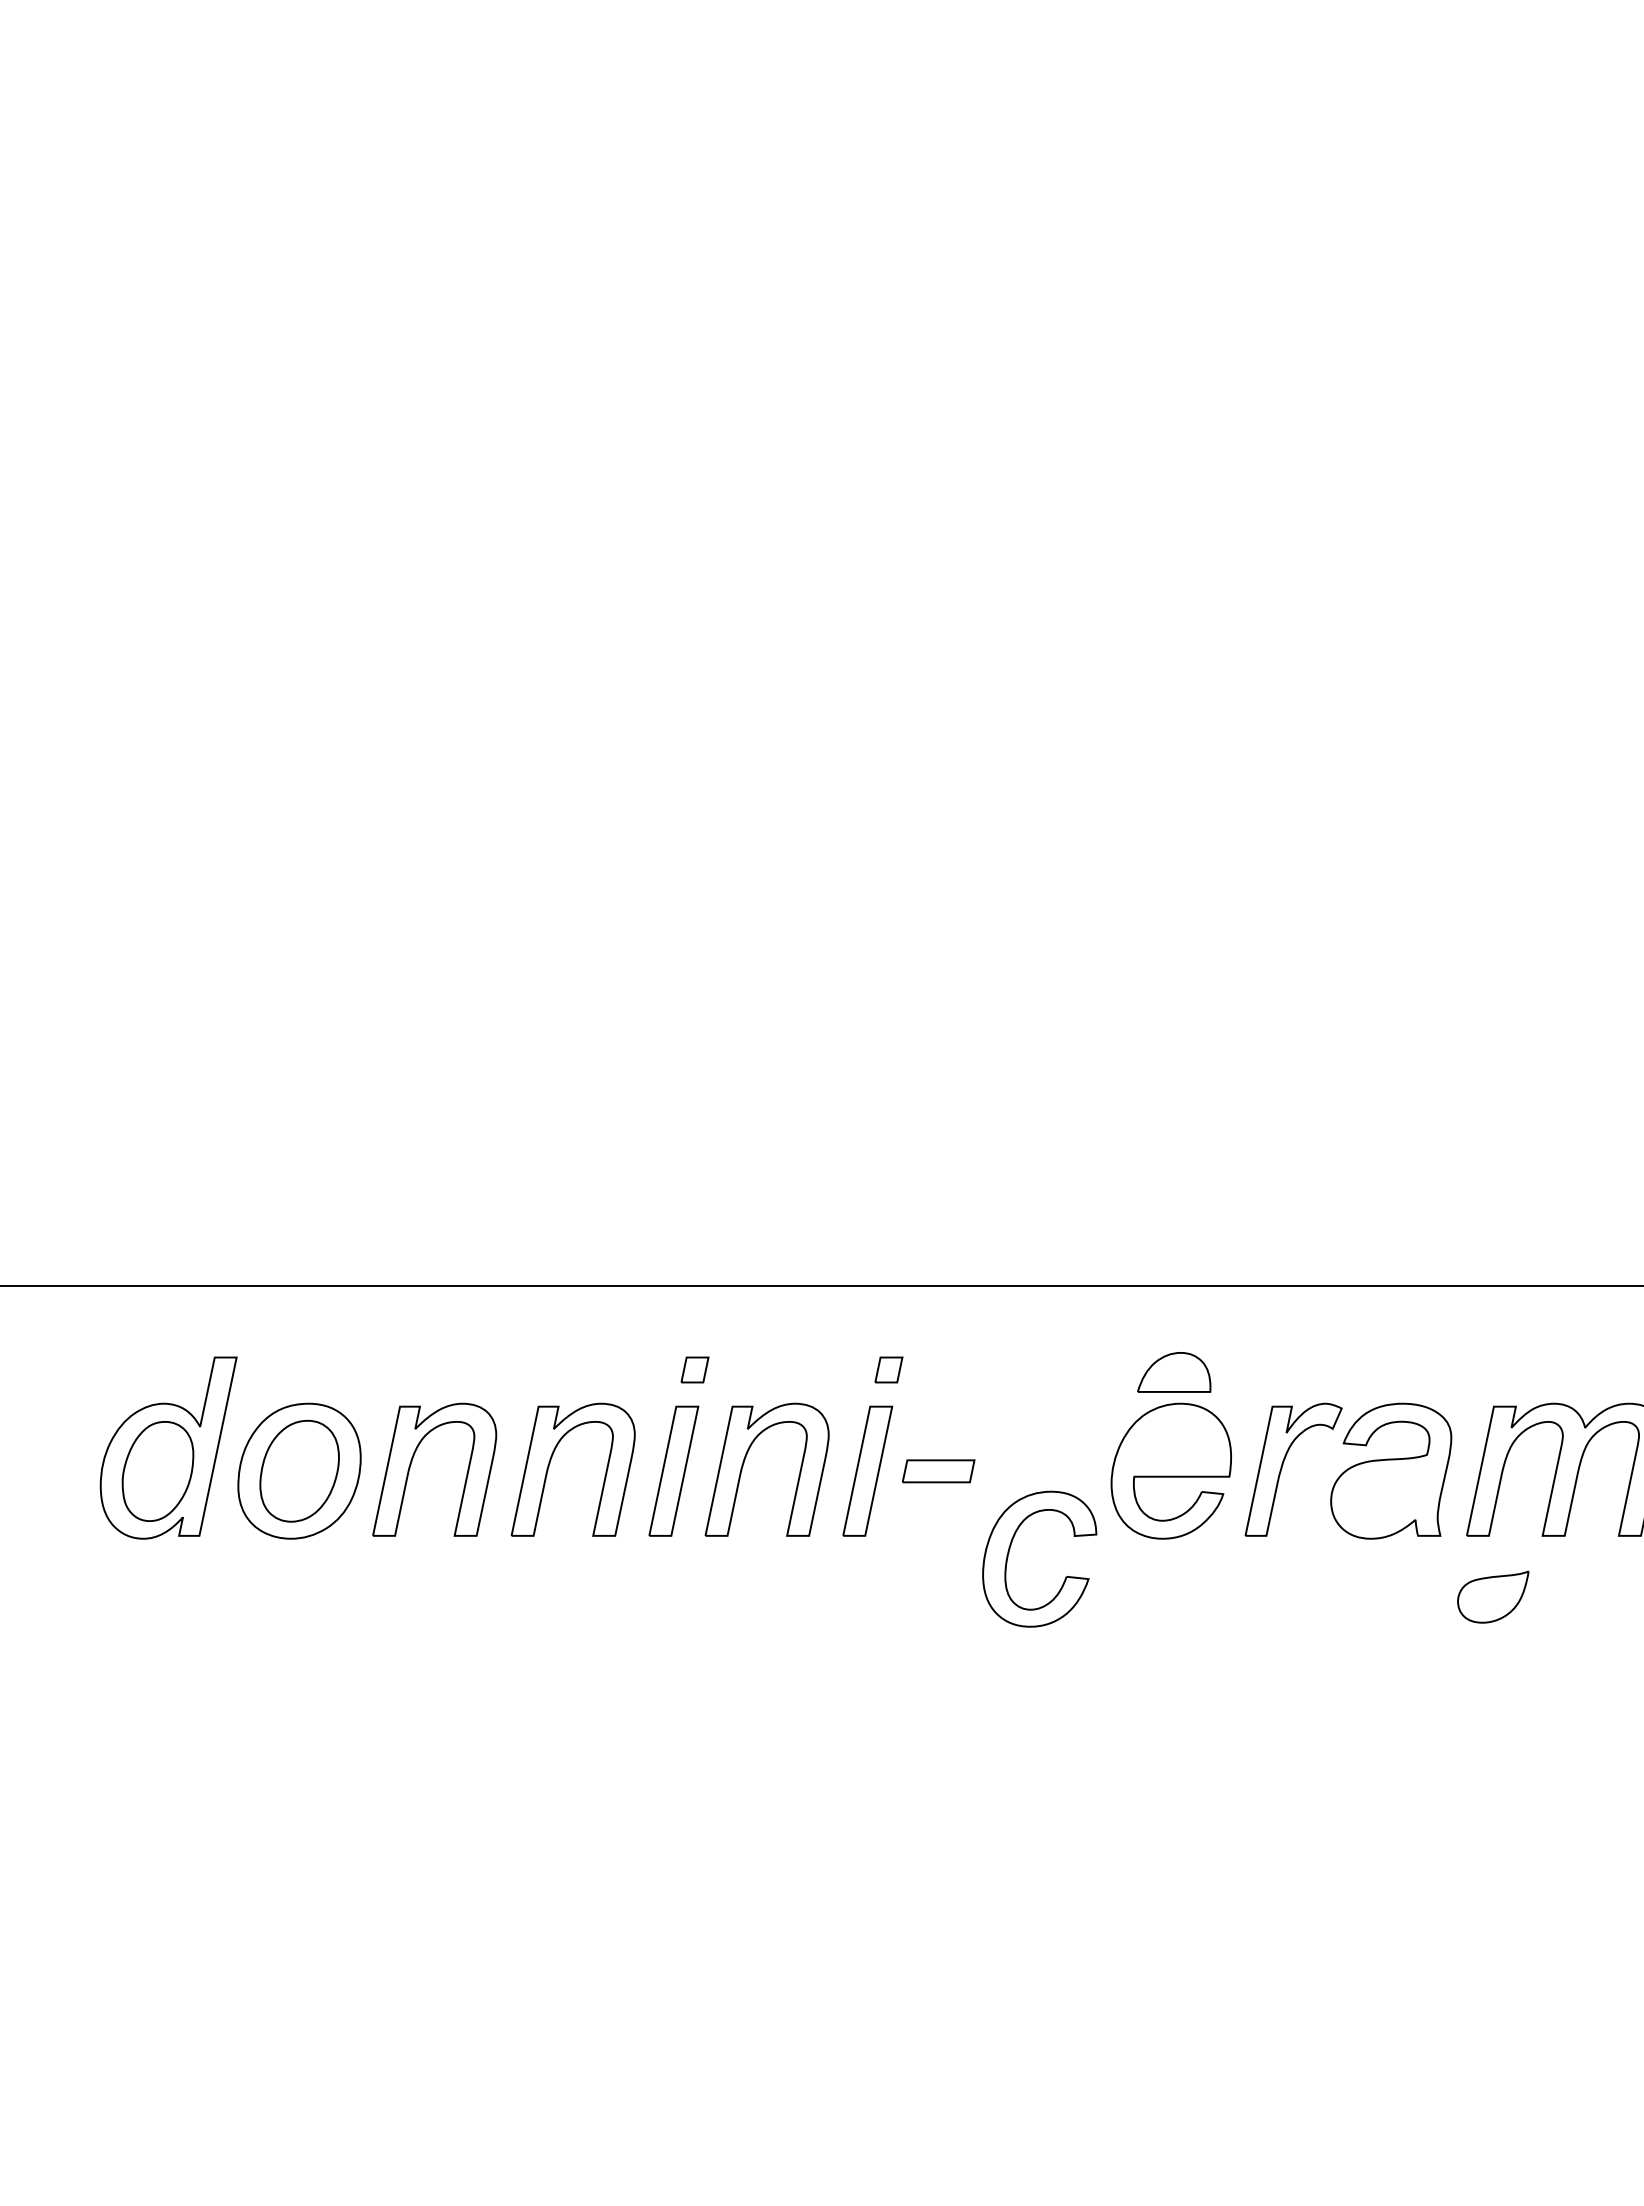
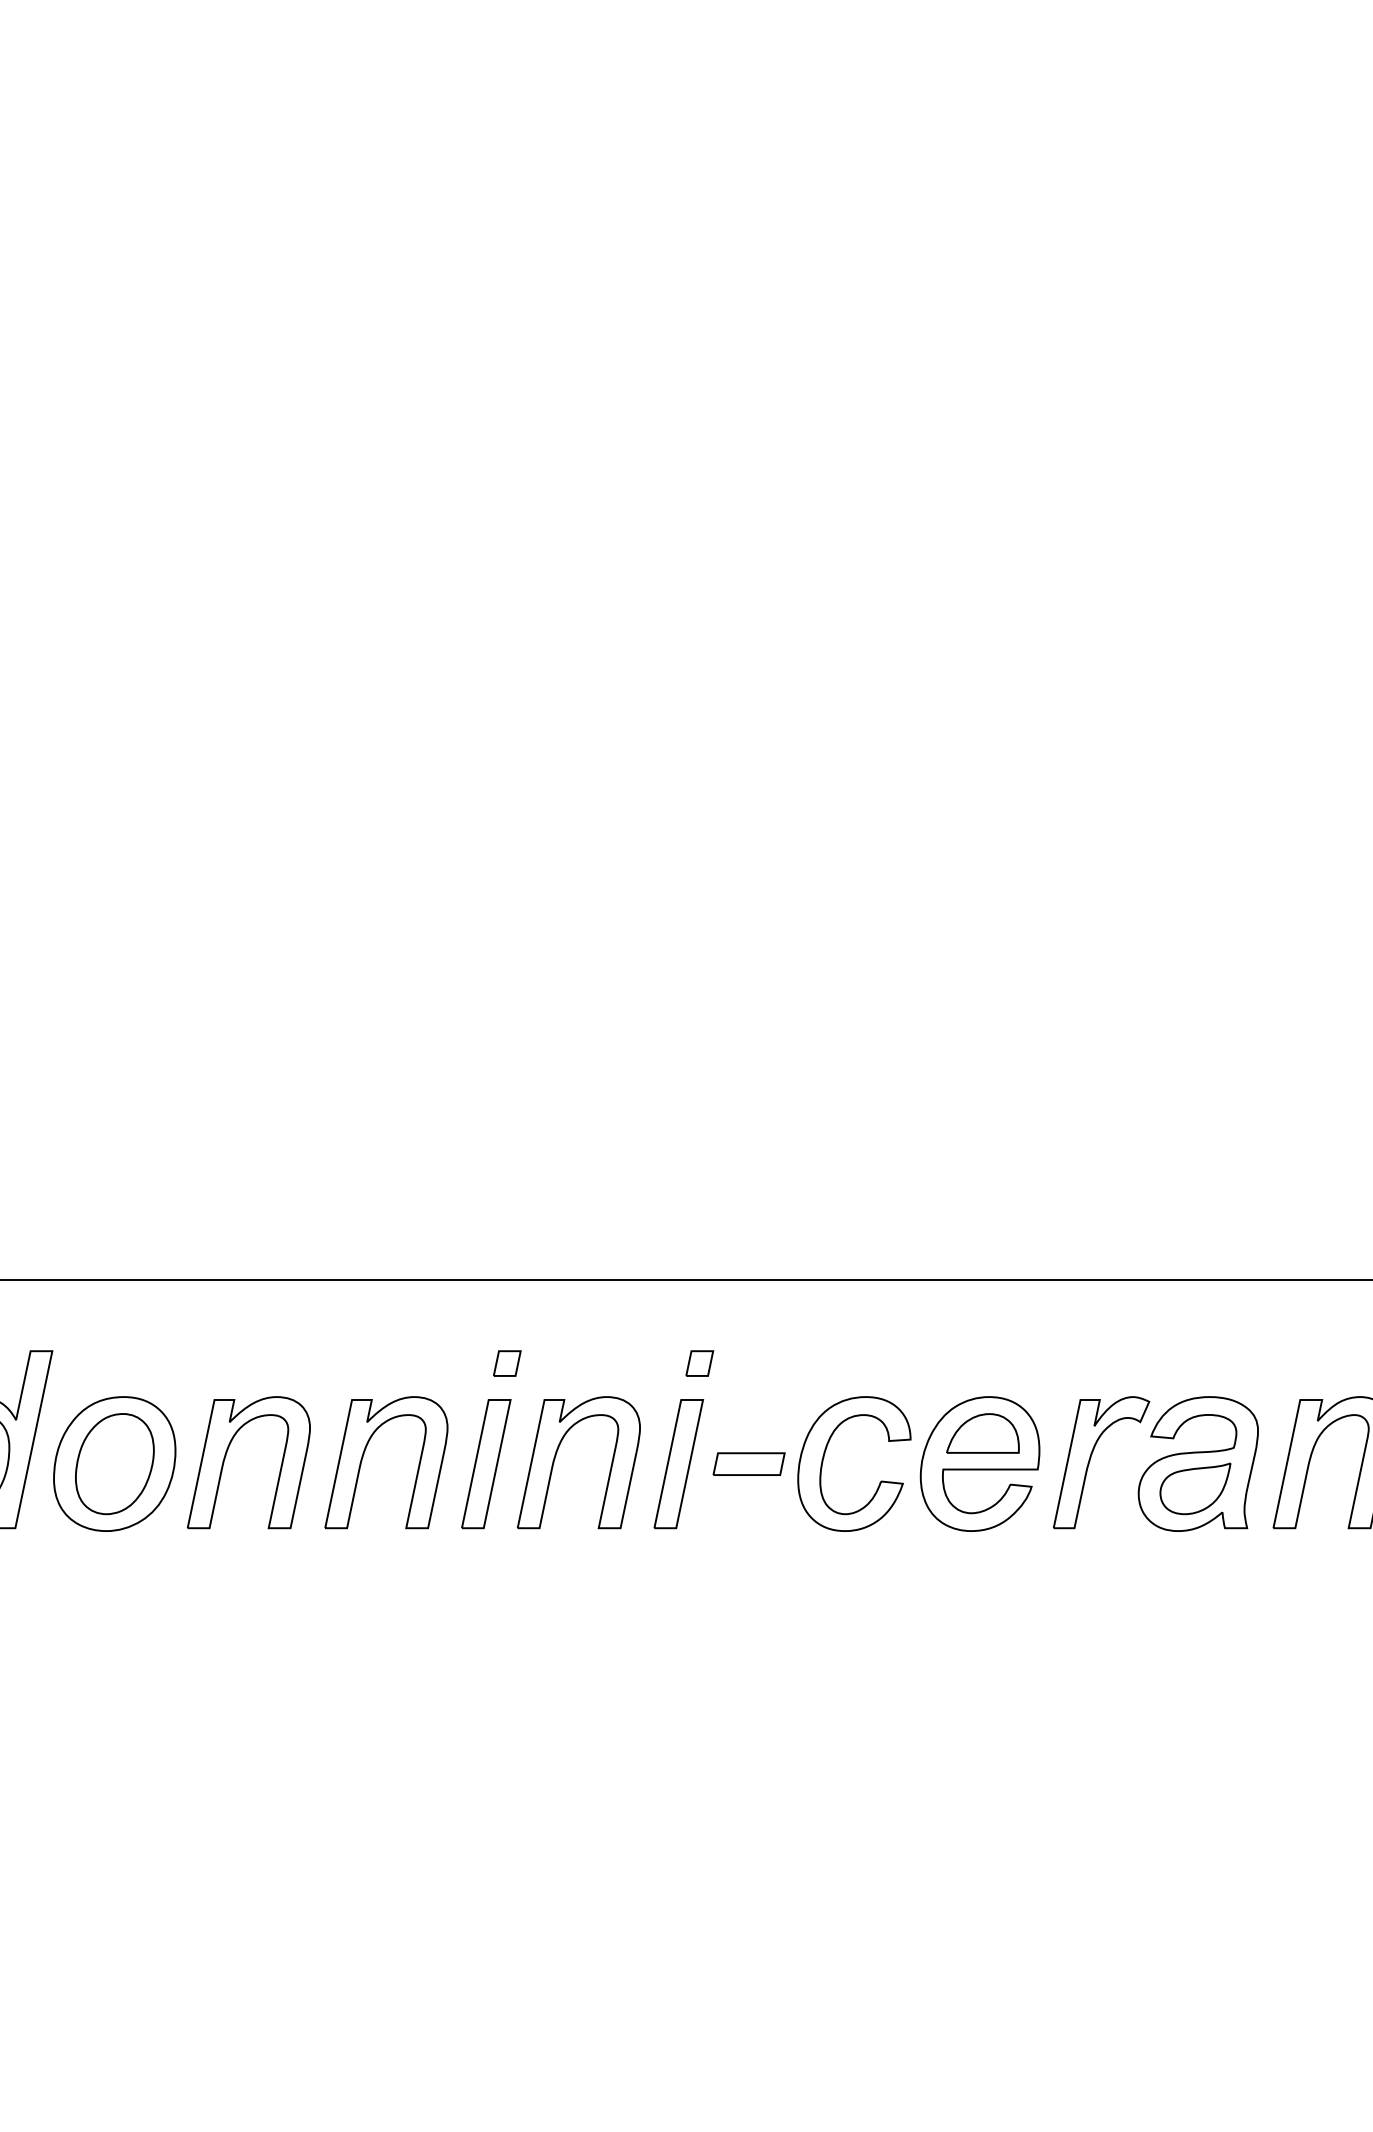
part: (1174, 1372) -> (983, 1433), moved
part: (1010, 1549) -> (825, 1454), moved
part: (1493, 1596) -> (1195, 1488), moved

